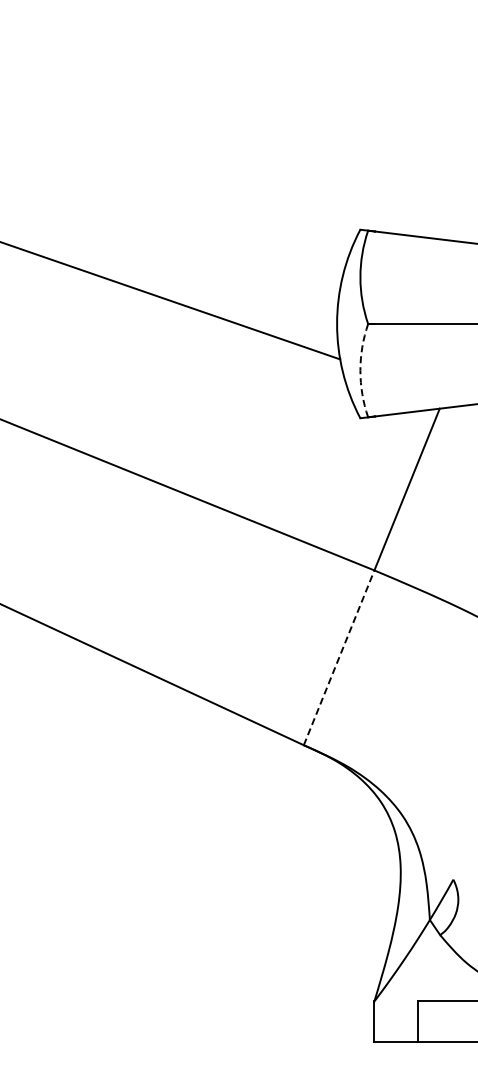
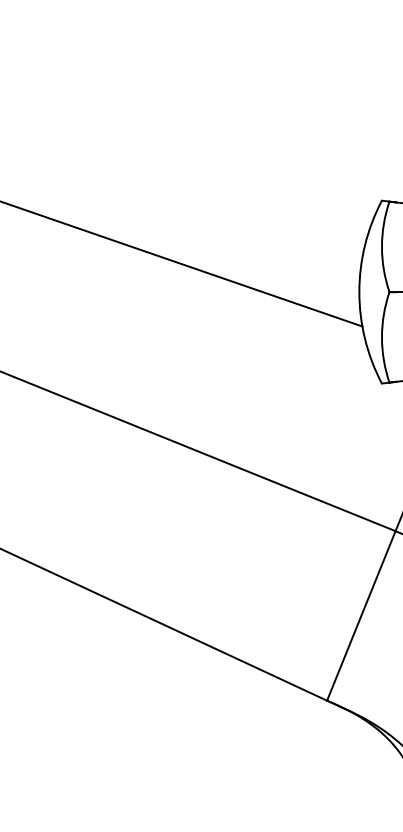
arc: (360, 370) -> (382, 337), dashed -> solid
line: (339, 657) -> (361, 615), dashed -> solid

